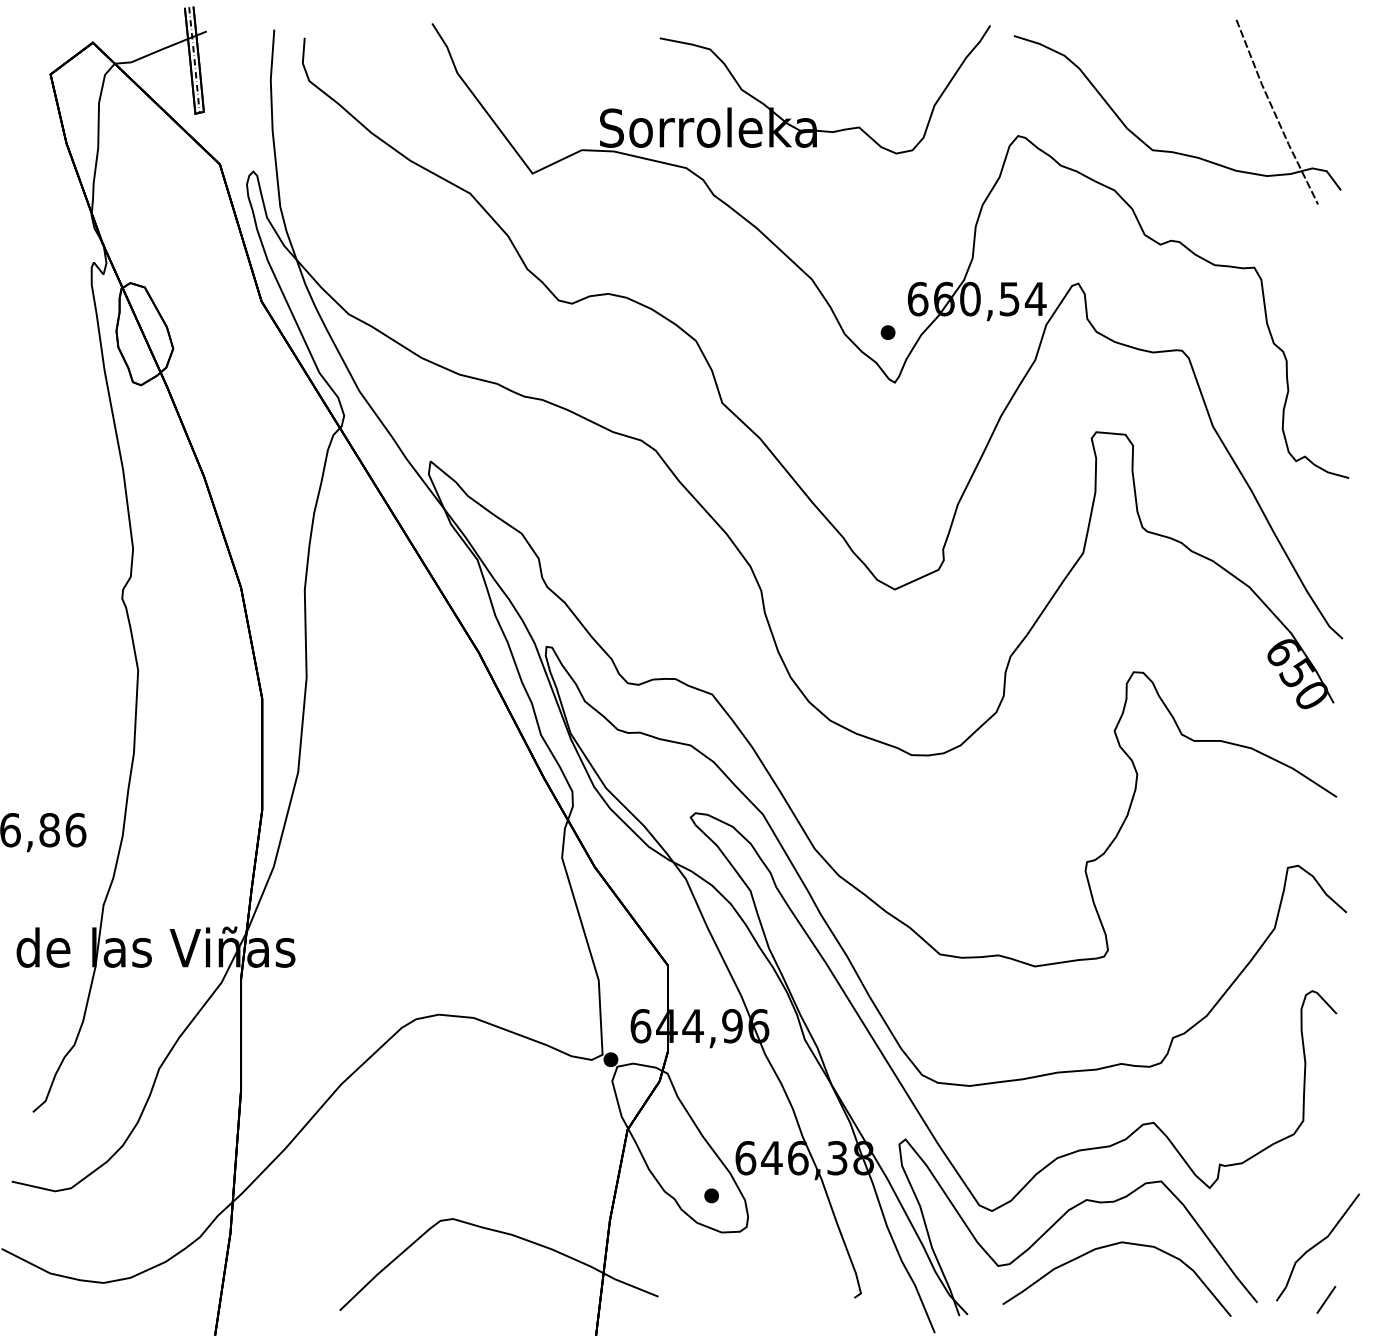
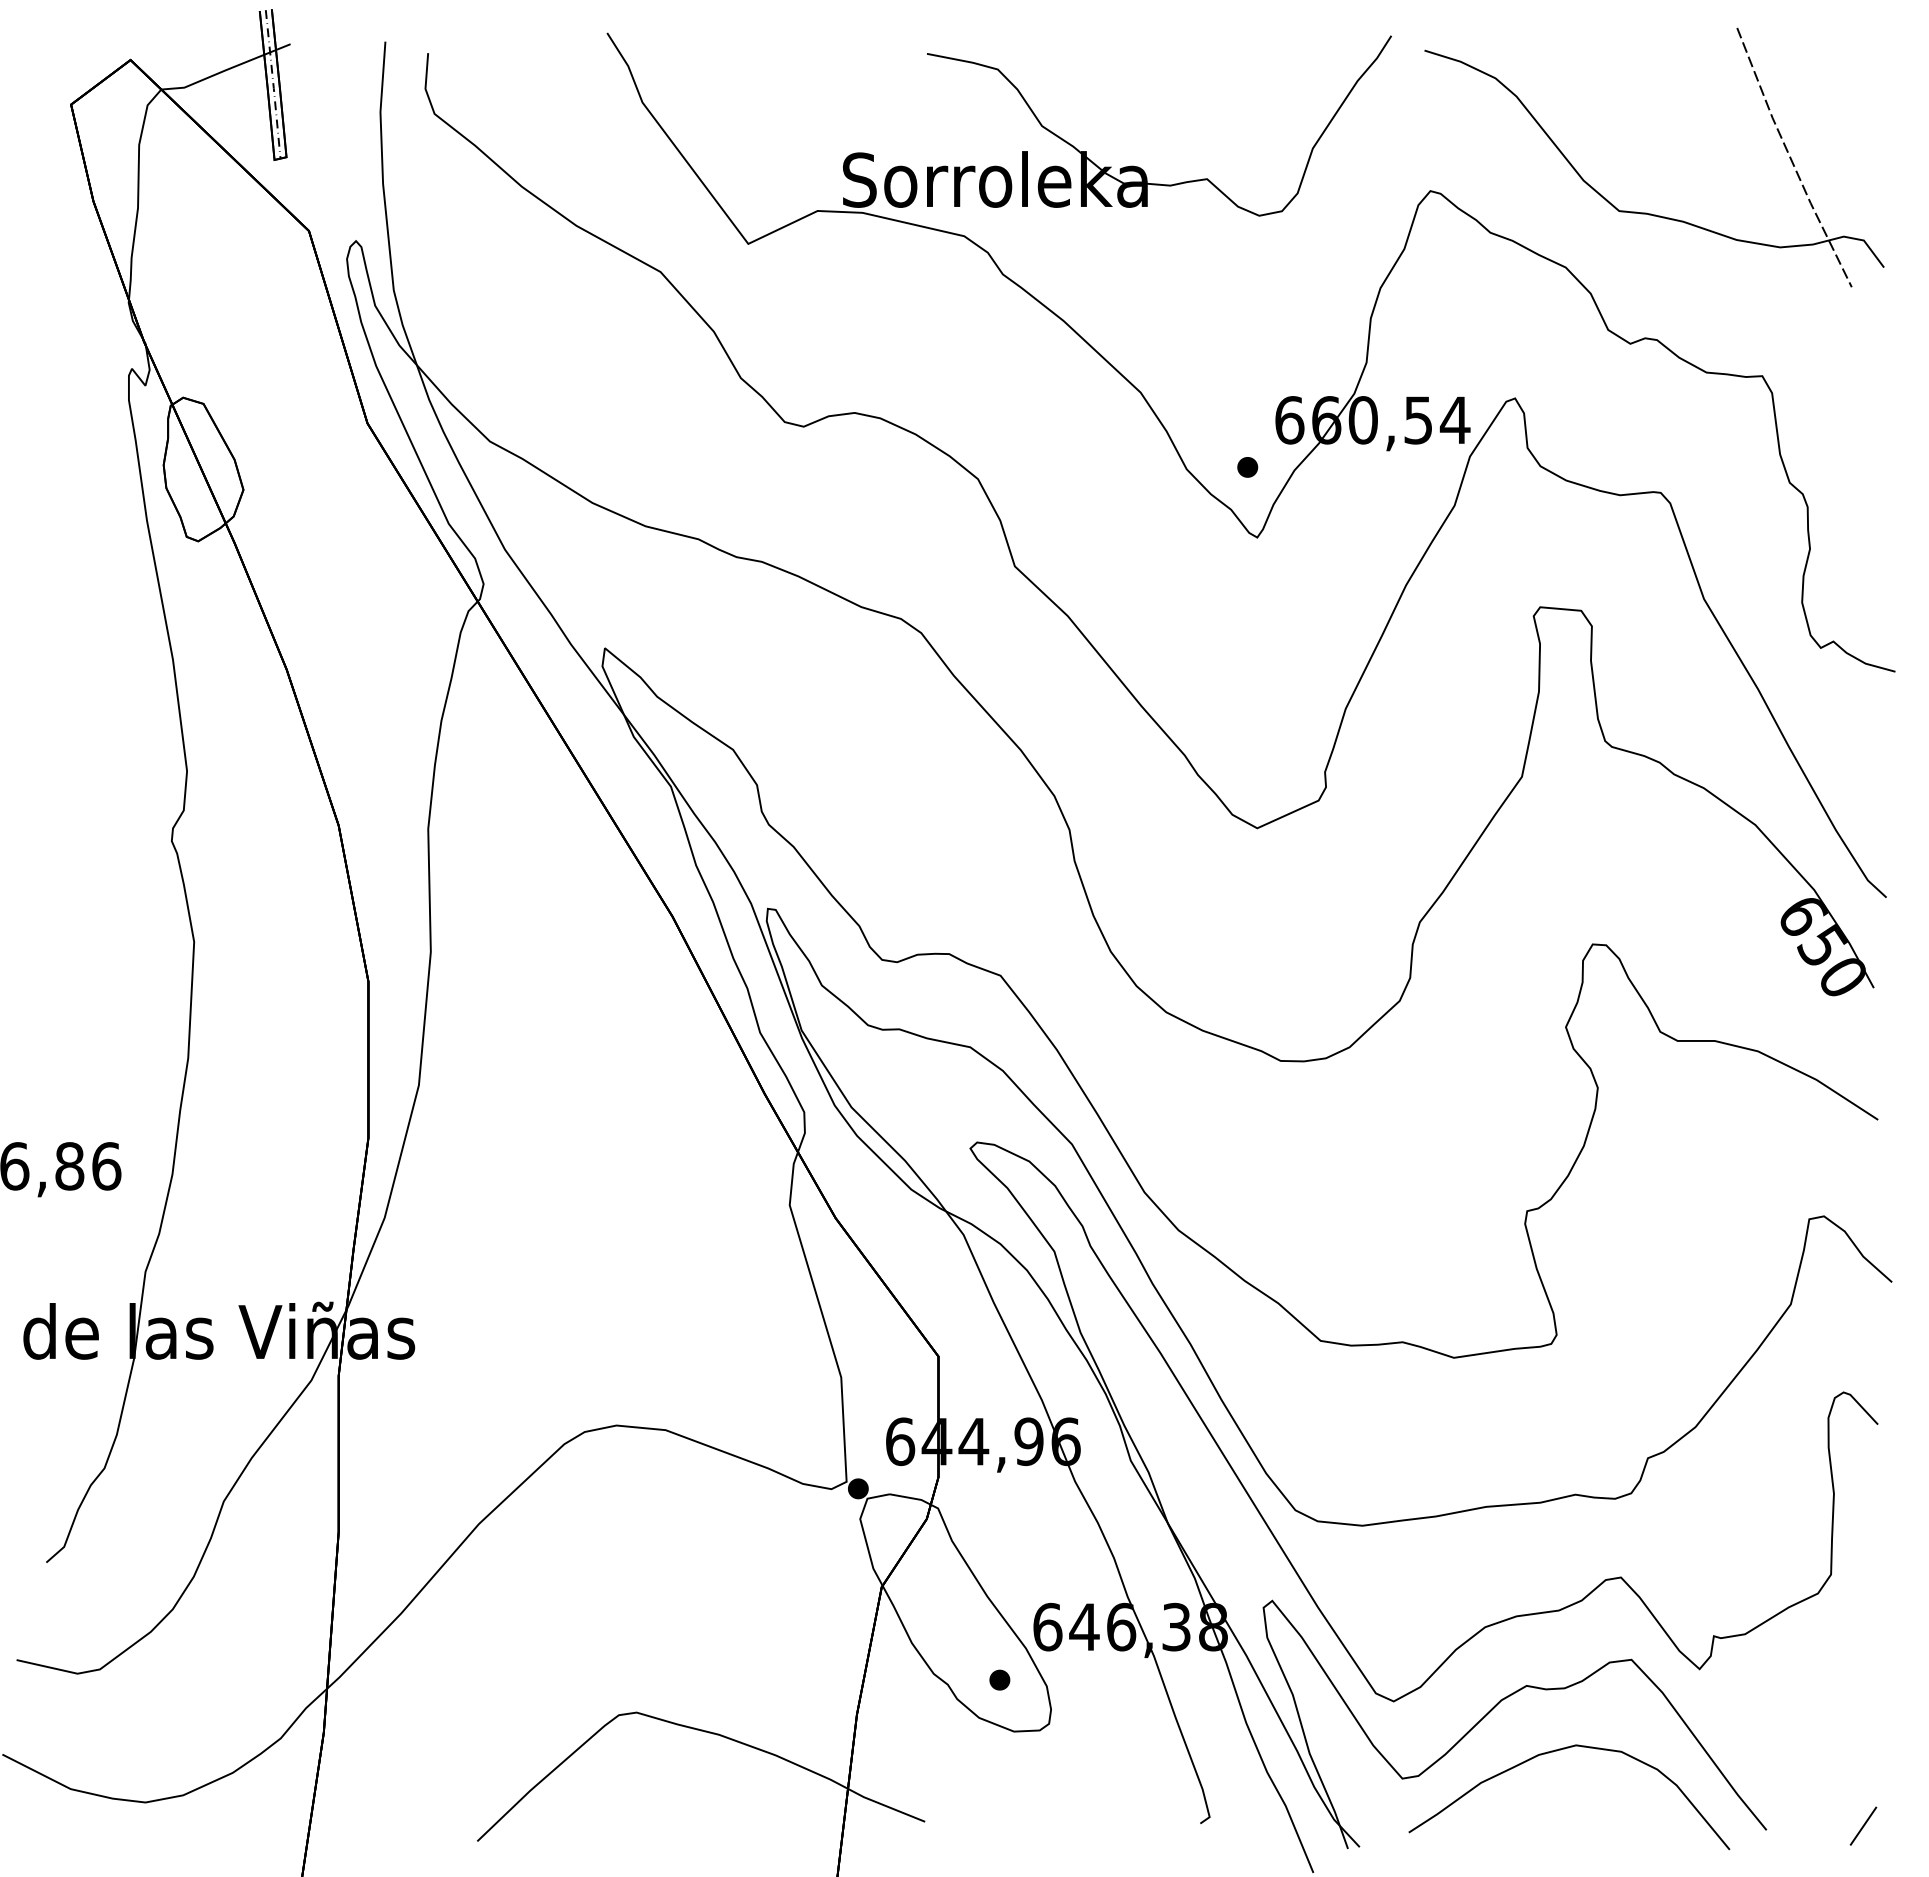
curve: (1317, 1245) -> (1850, 1749), removed

